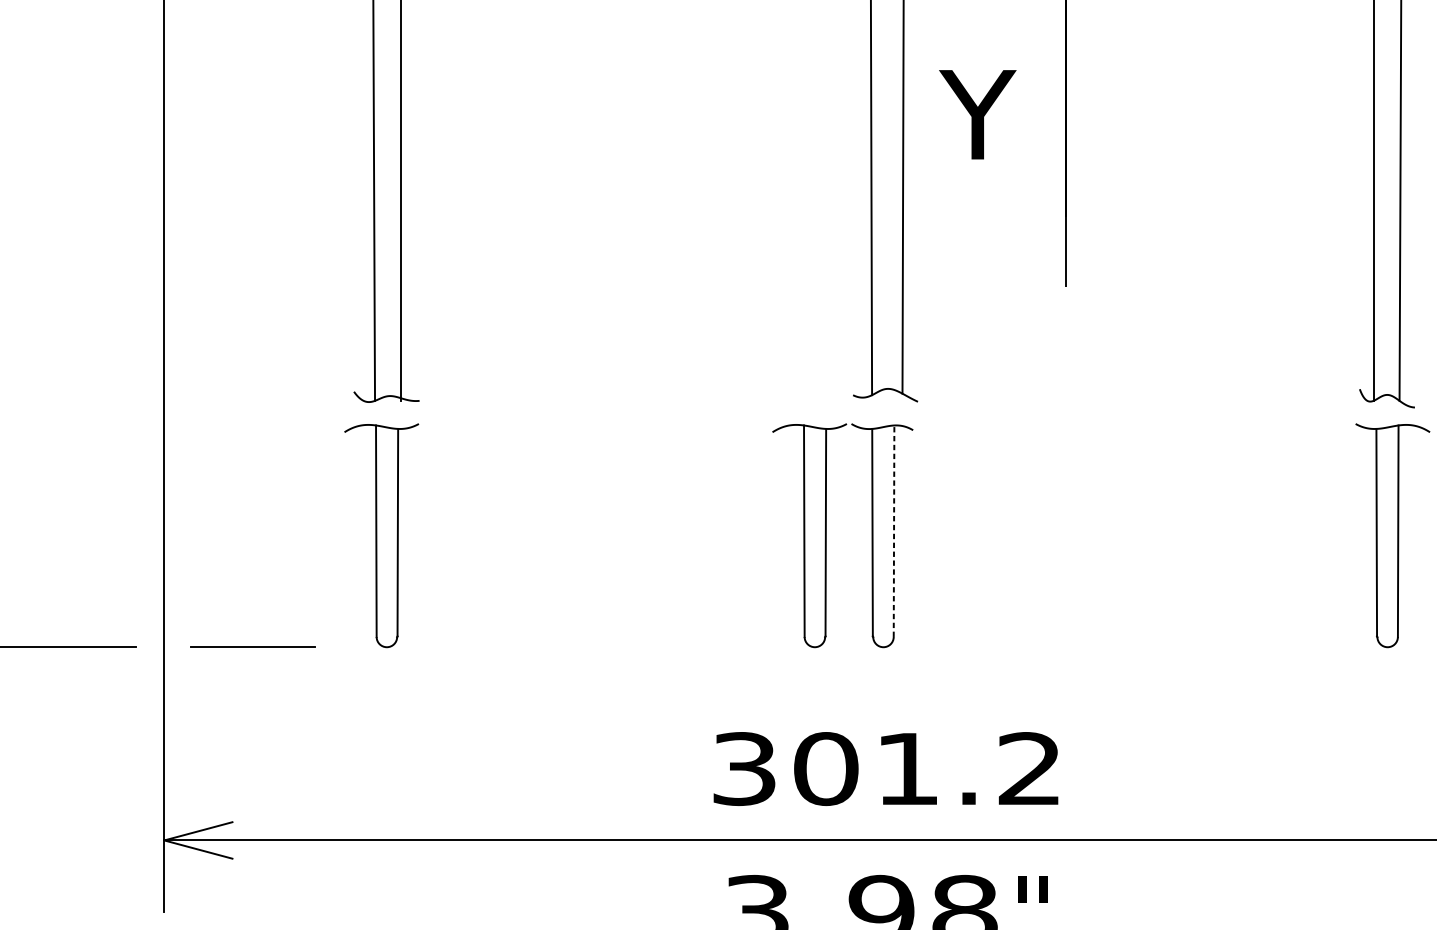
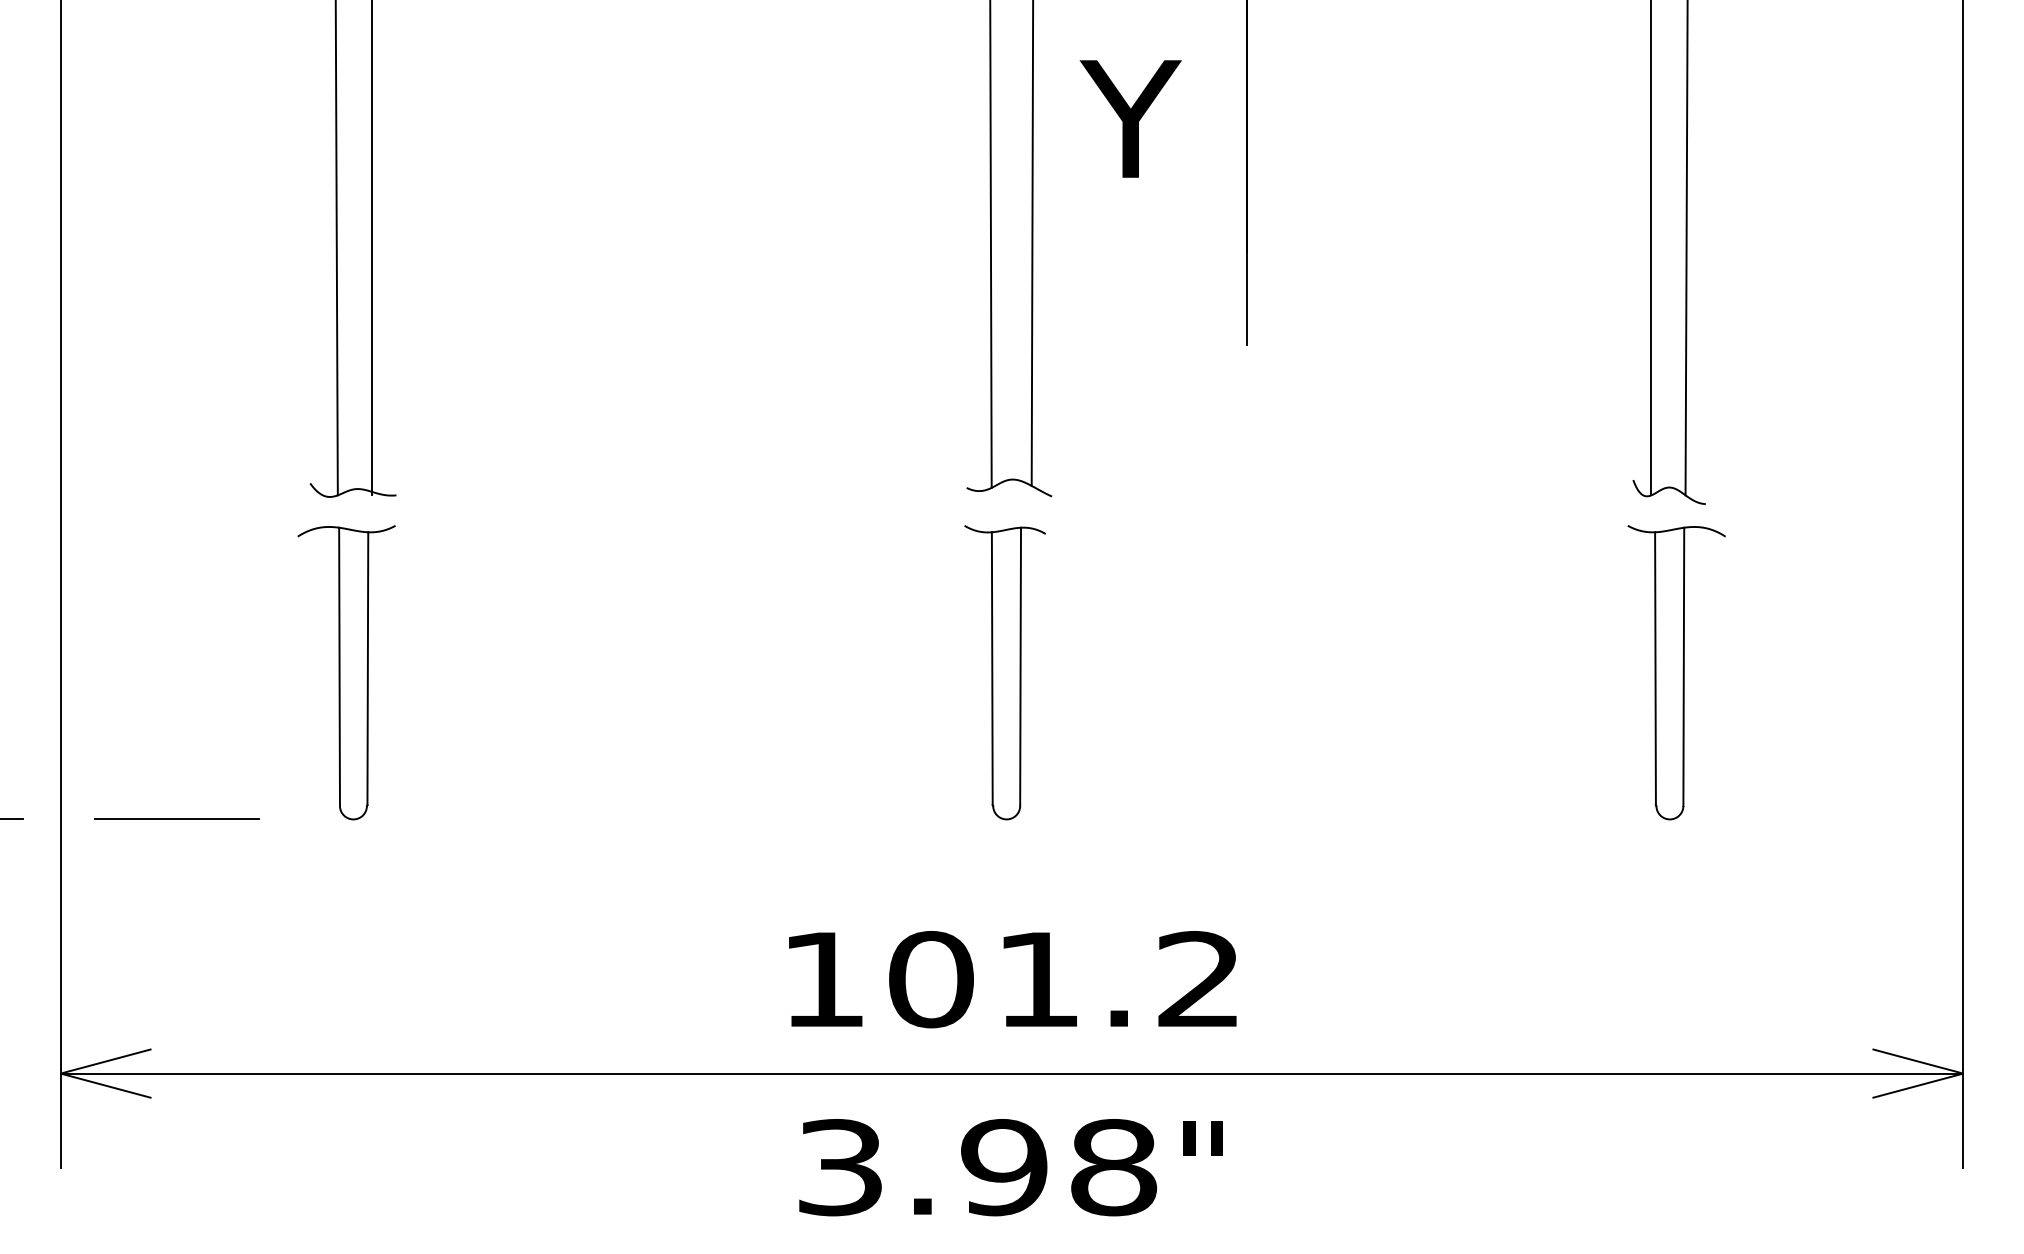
line: (893, 530) -> (1020, 666), dashed -> solid
part: (809, 535) -> (909, 672), removed
text: (744, 768) -> (823, 979), 301.2 -> 101.2

